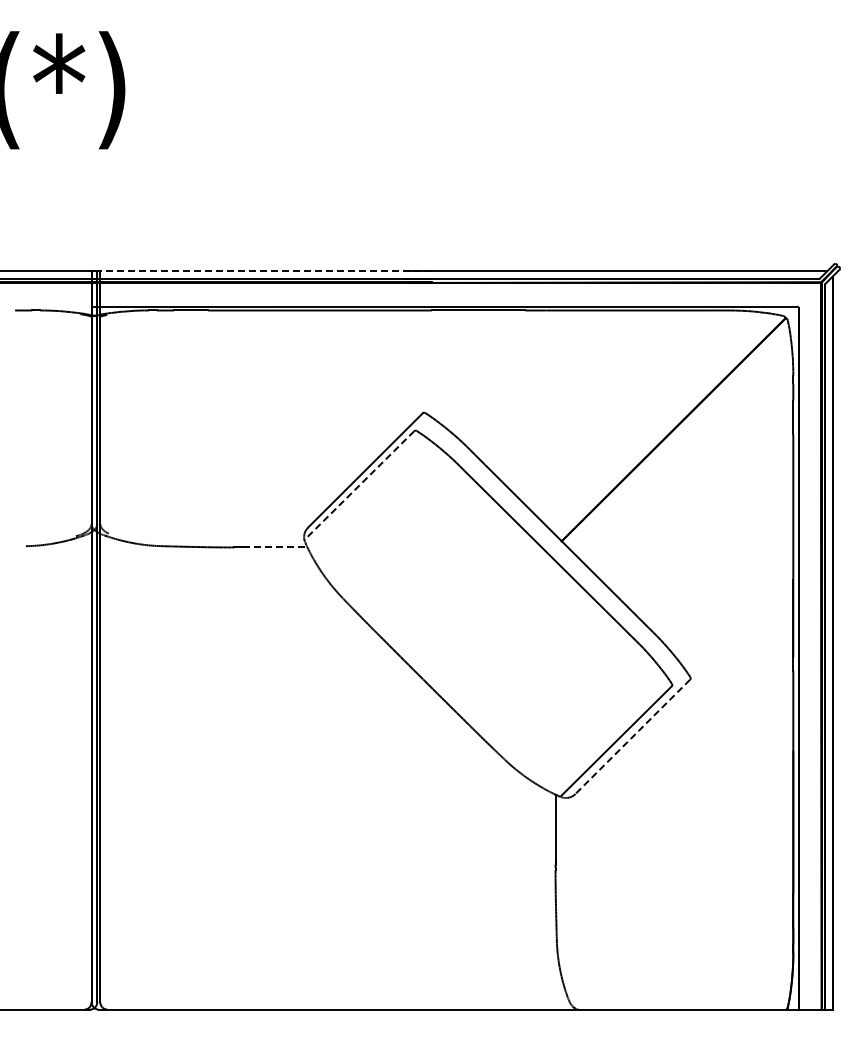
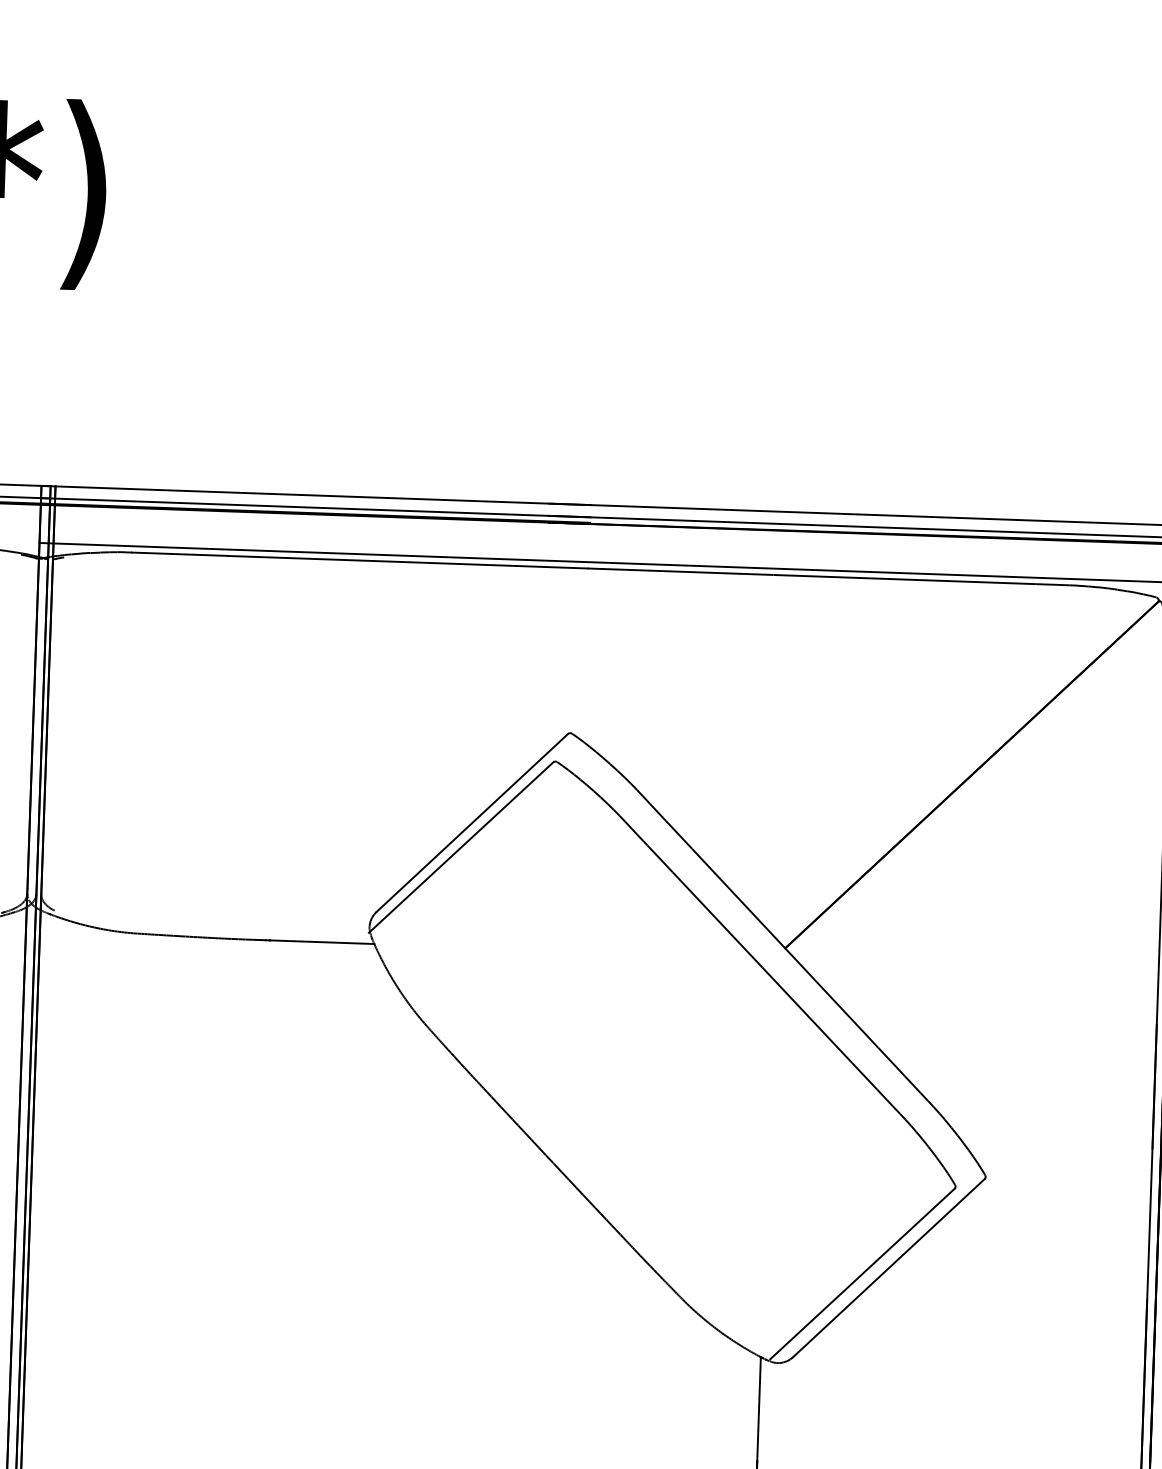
line: (261, 271) -> (315, 495), dashed -> solid
line: (359, 485) -> (461, 846), dashed -> solid
line: (275, 547) -> (322, 942), dashed -> solid
line: (632, 736) -> (888, 1267), dashed -> solid

